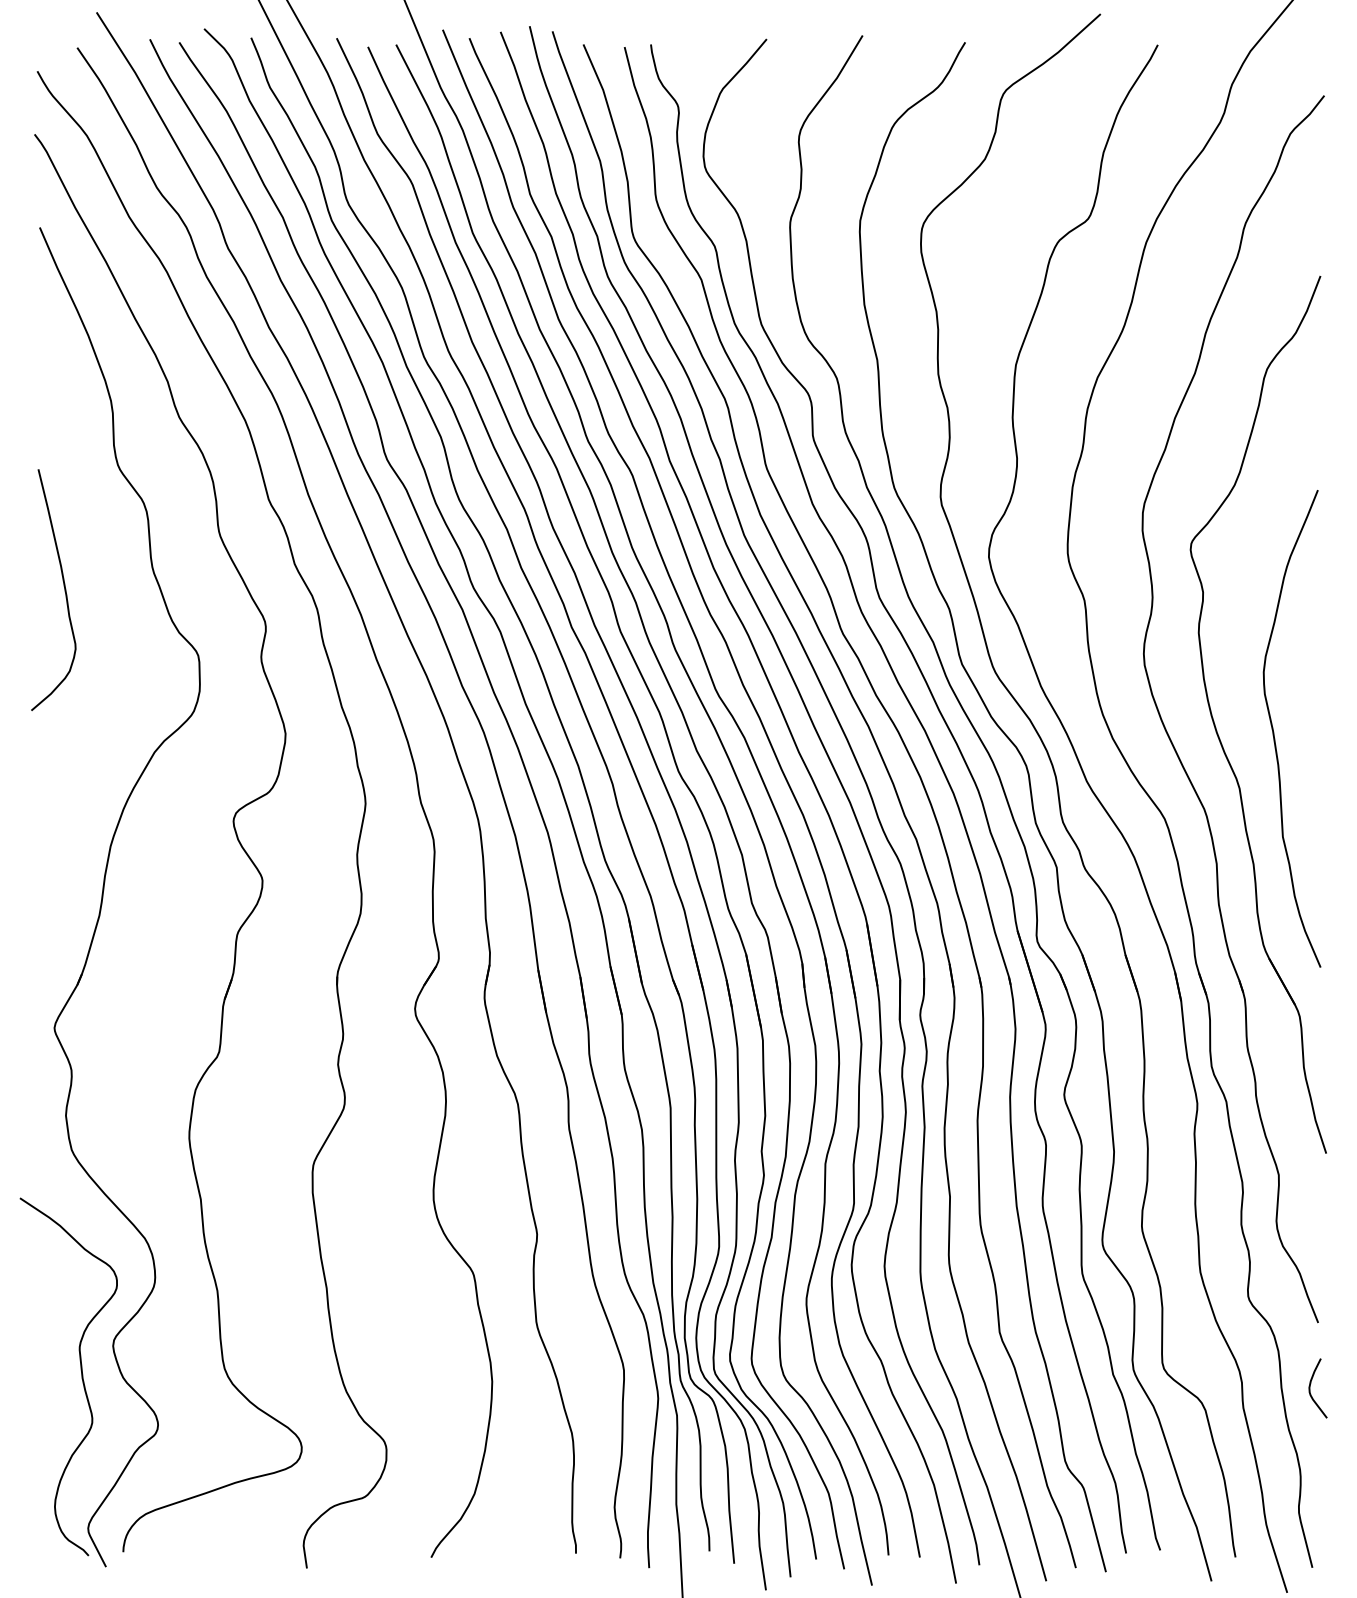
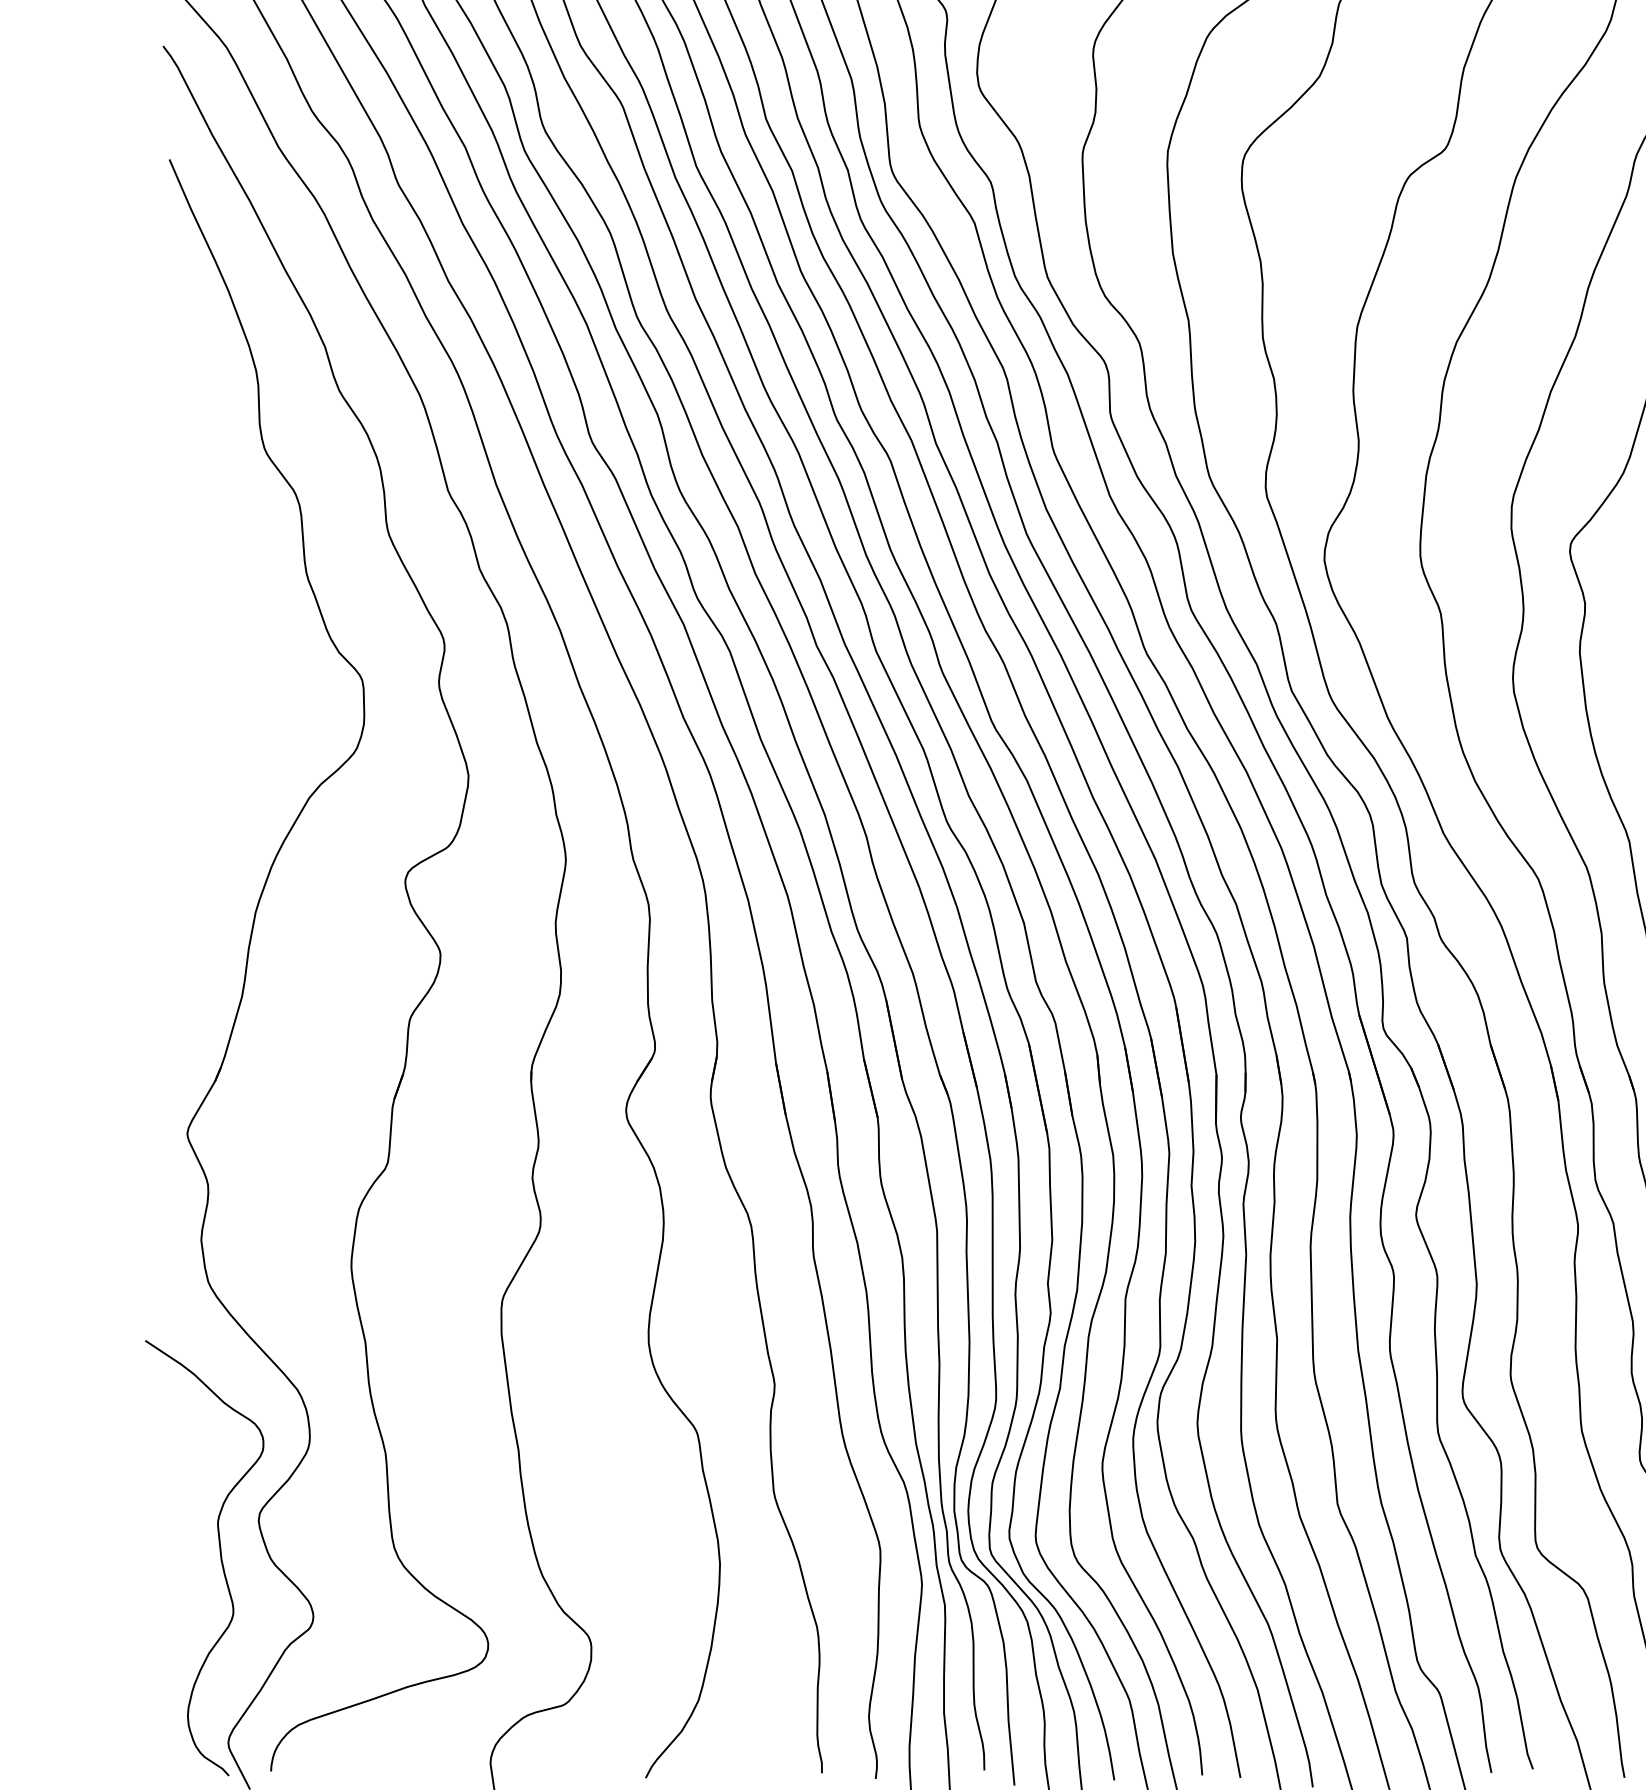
curve: (63, 586) -> (198, 596), removed

